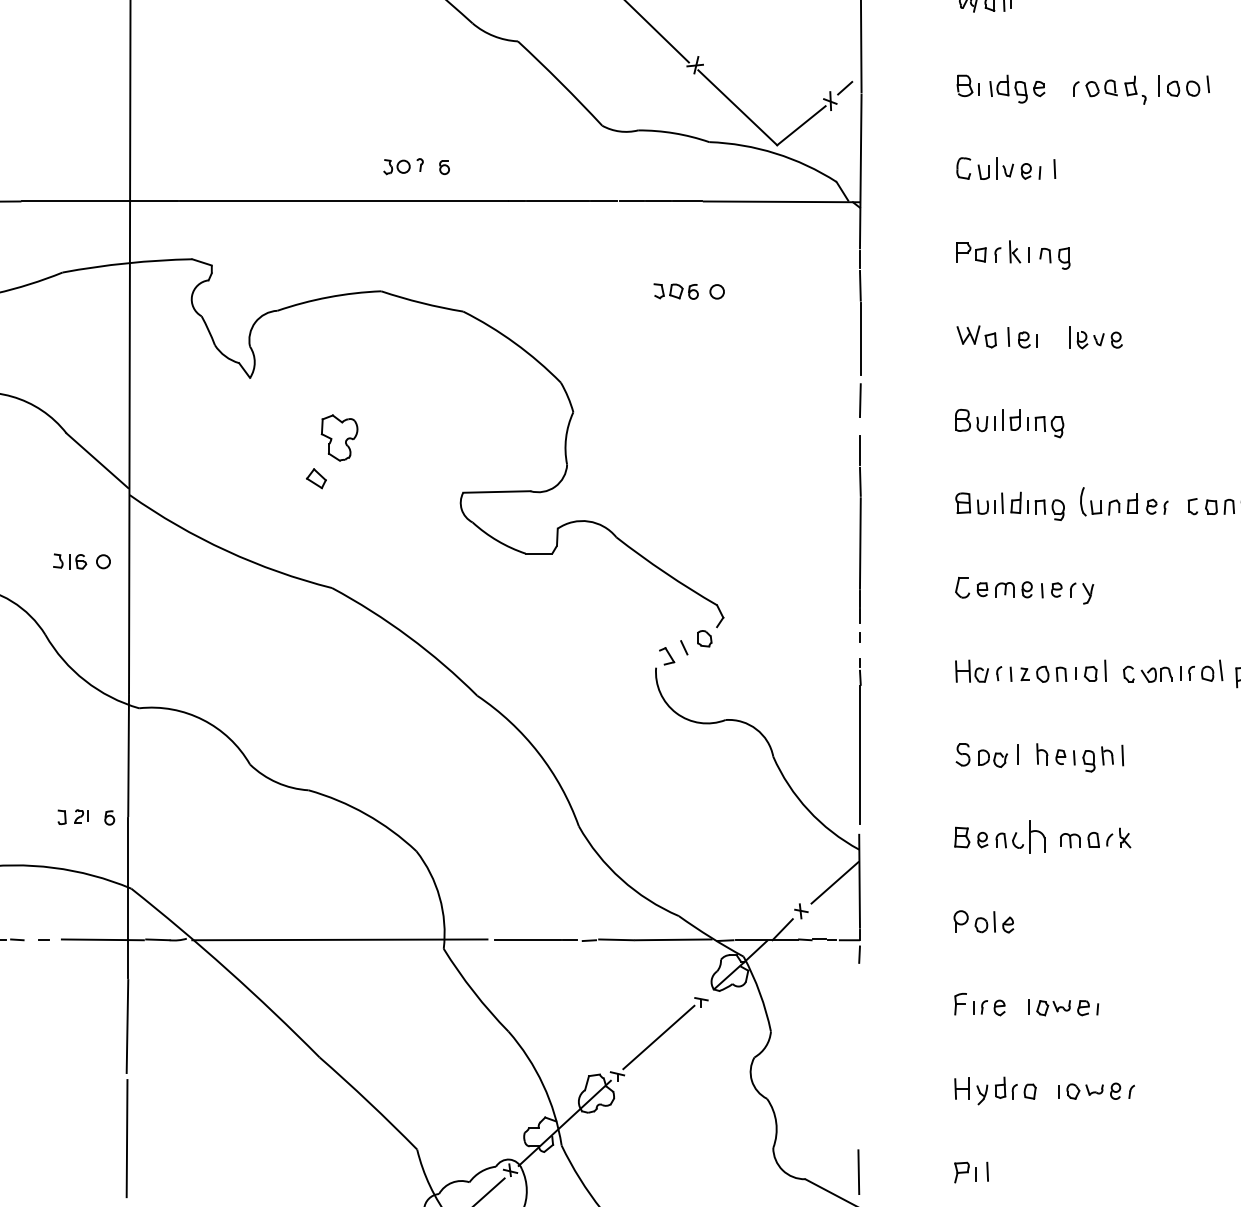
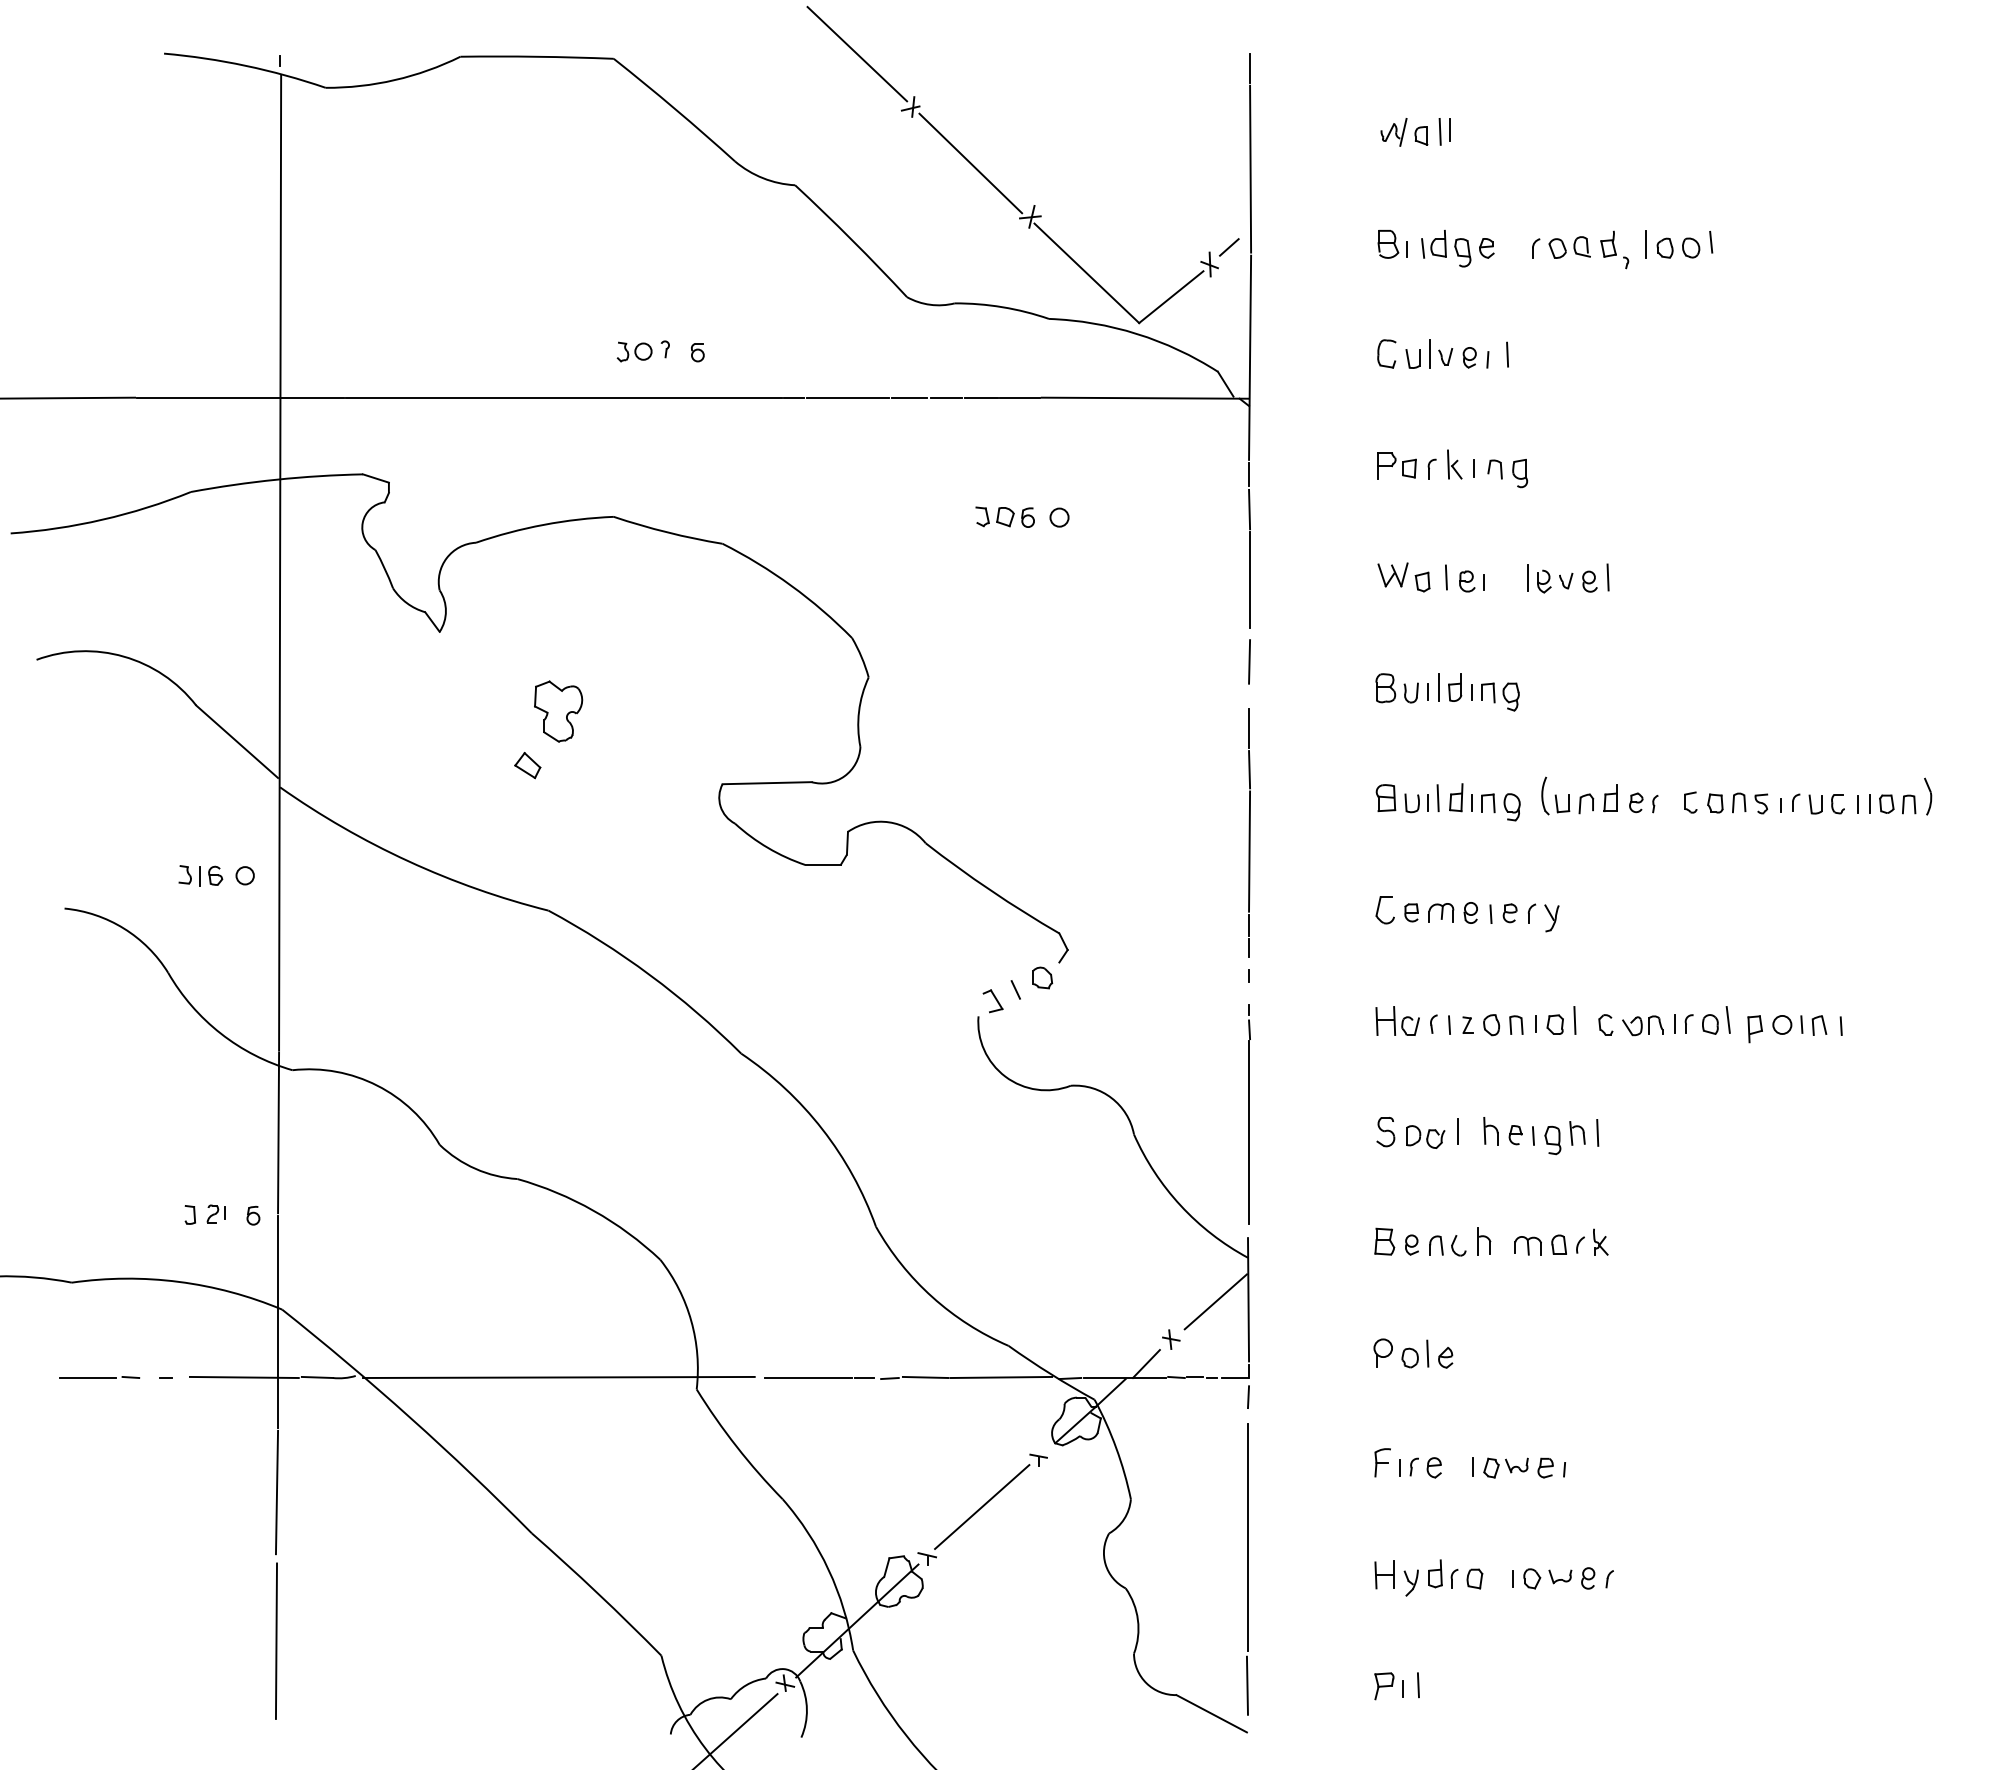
line: (1130, 336) -> (1607, 577), added
part: (1037, 837) -> (1484, 1241), size x0.62
line: (858, 1059) -> (1247, 1536), added

